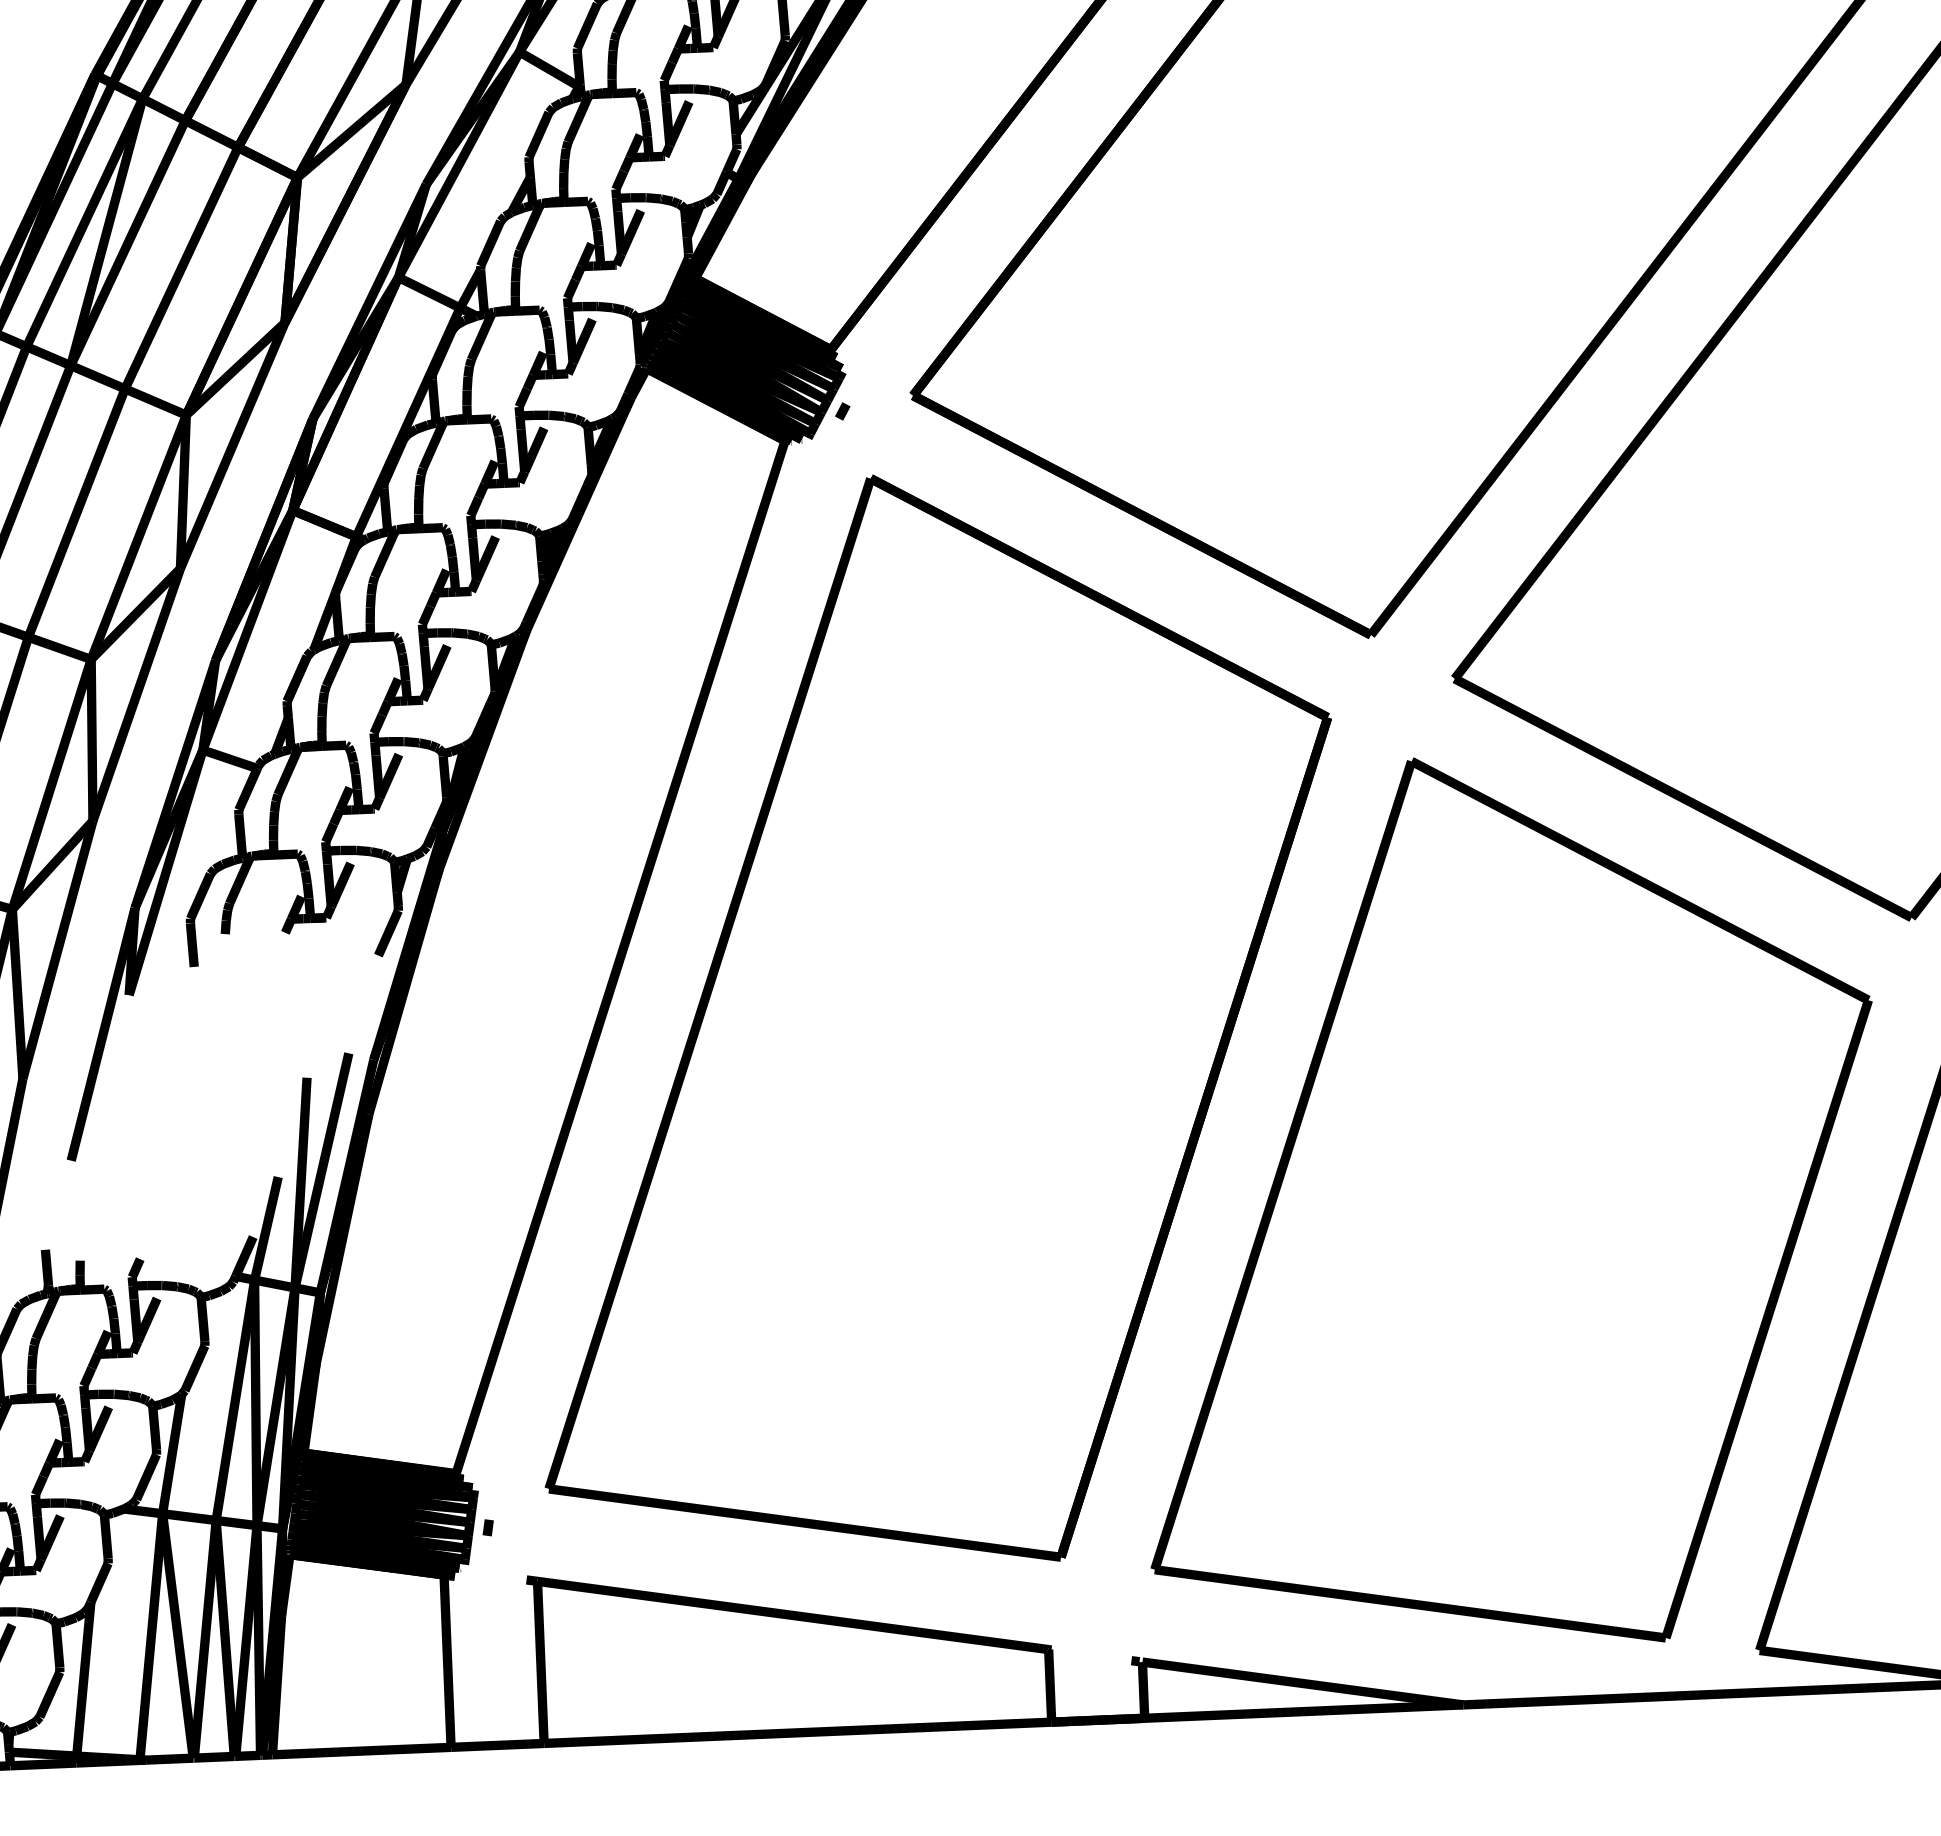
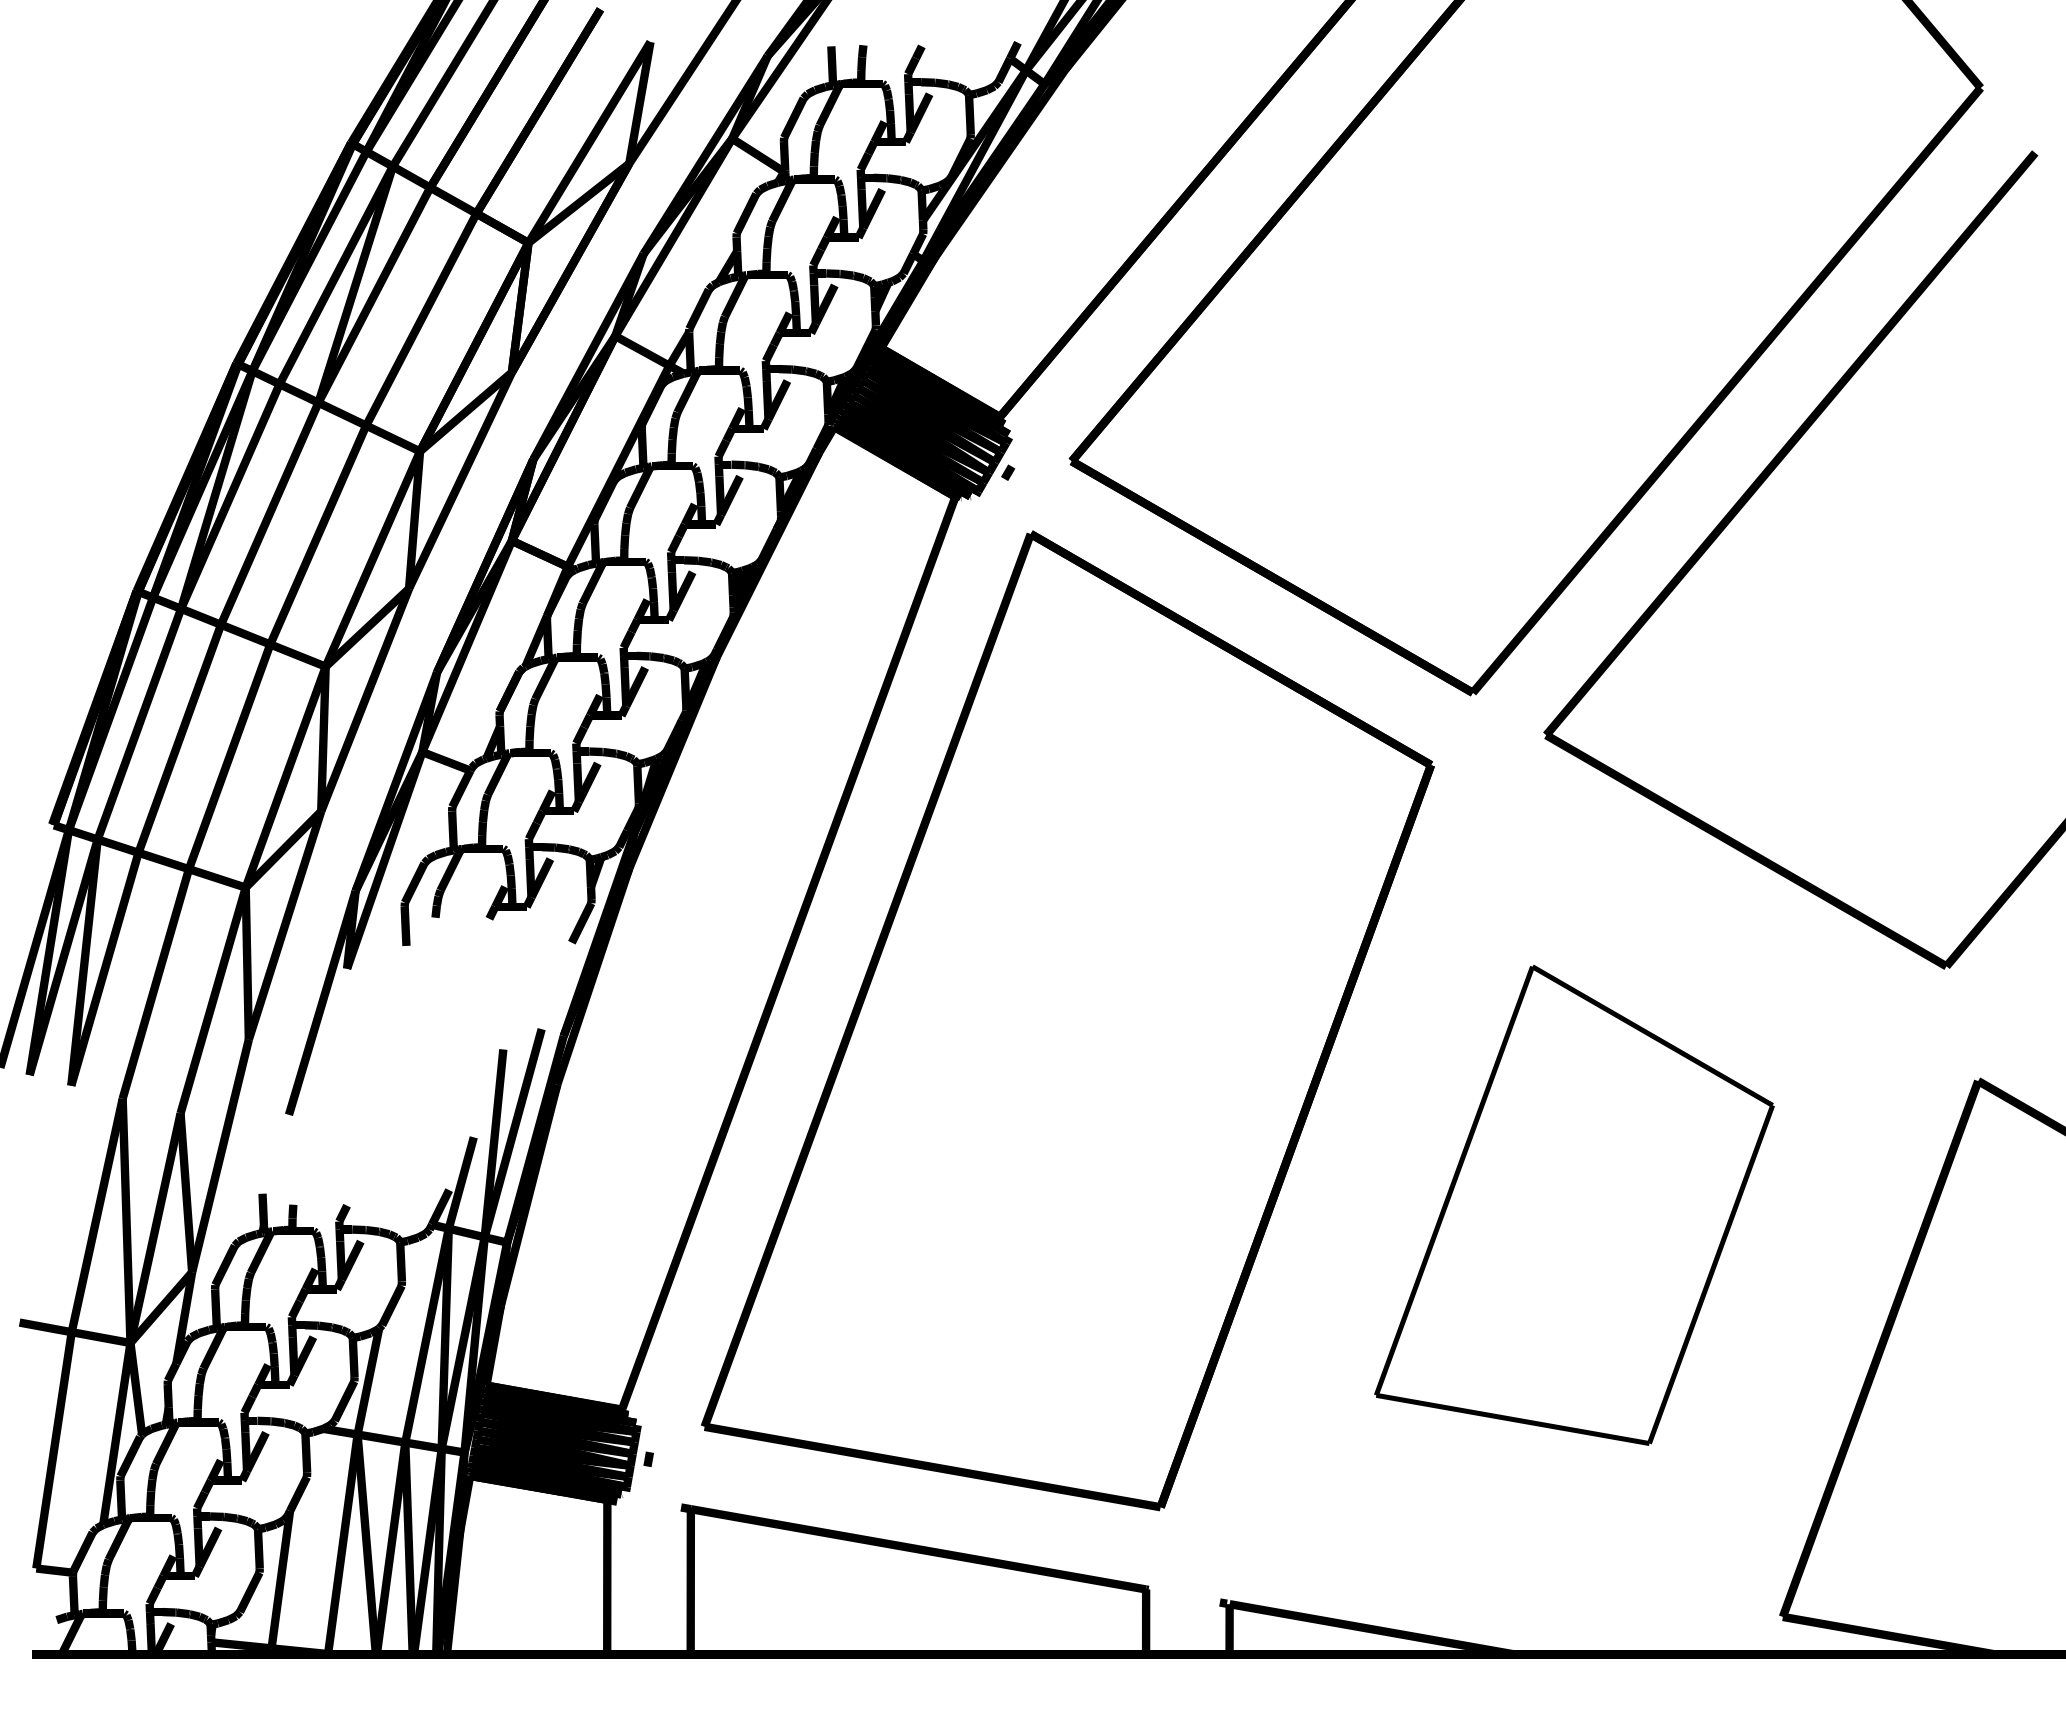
part: (1508, 1201) -> (1574, 1205), size x0.6

